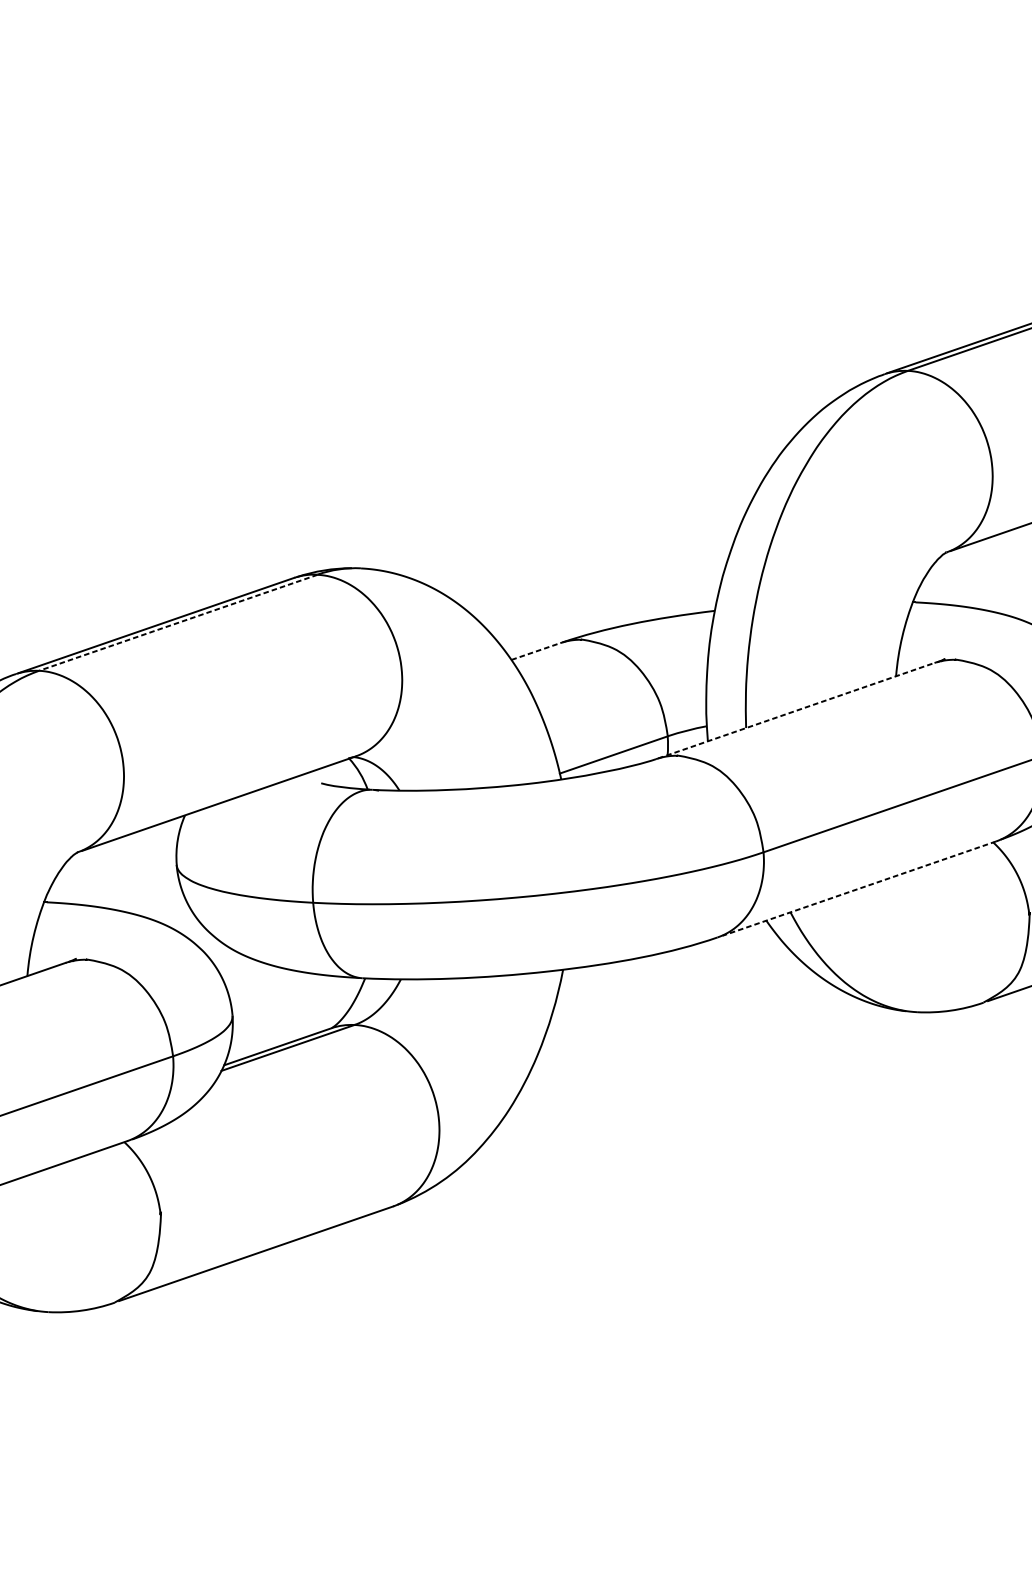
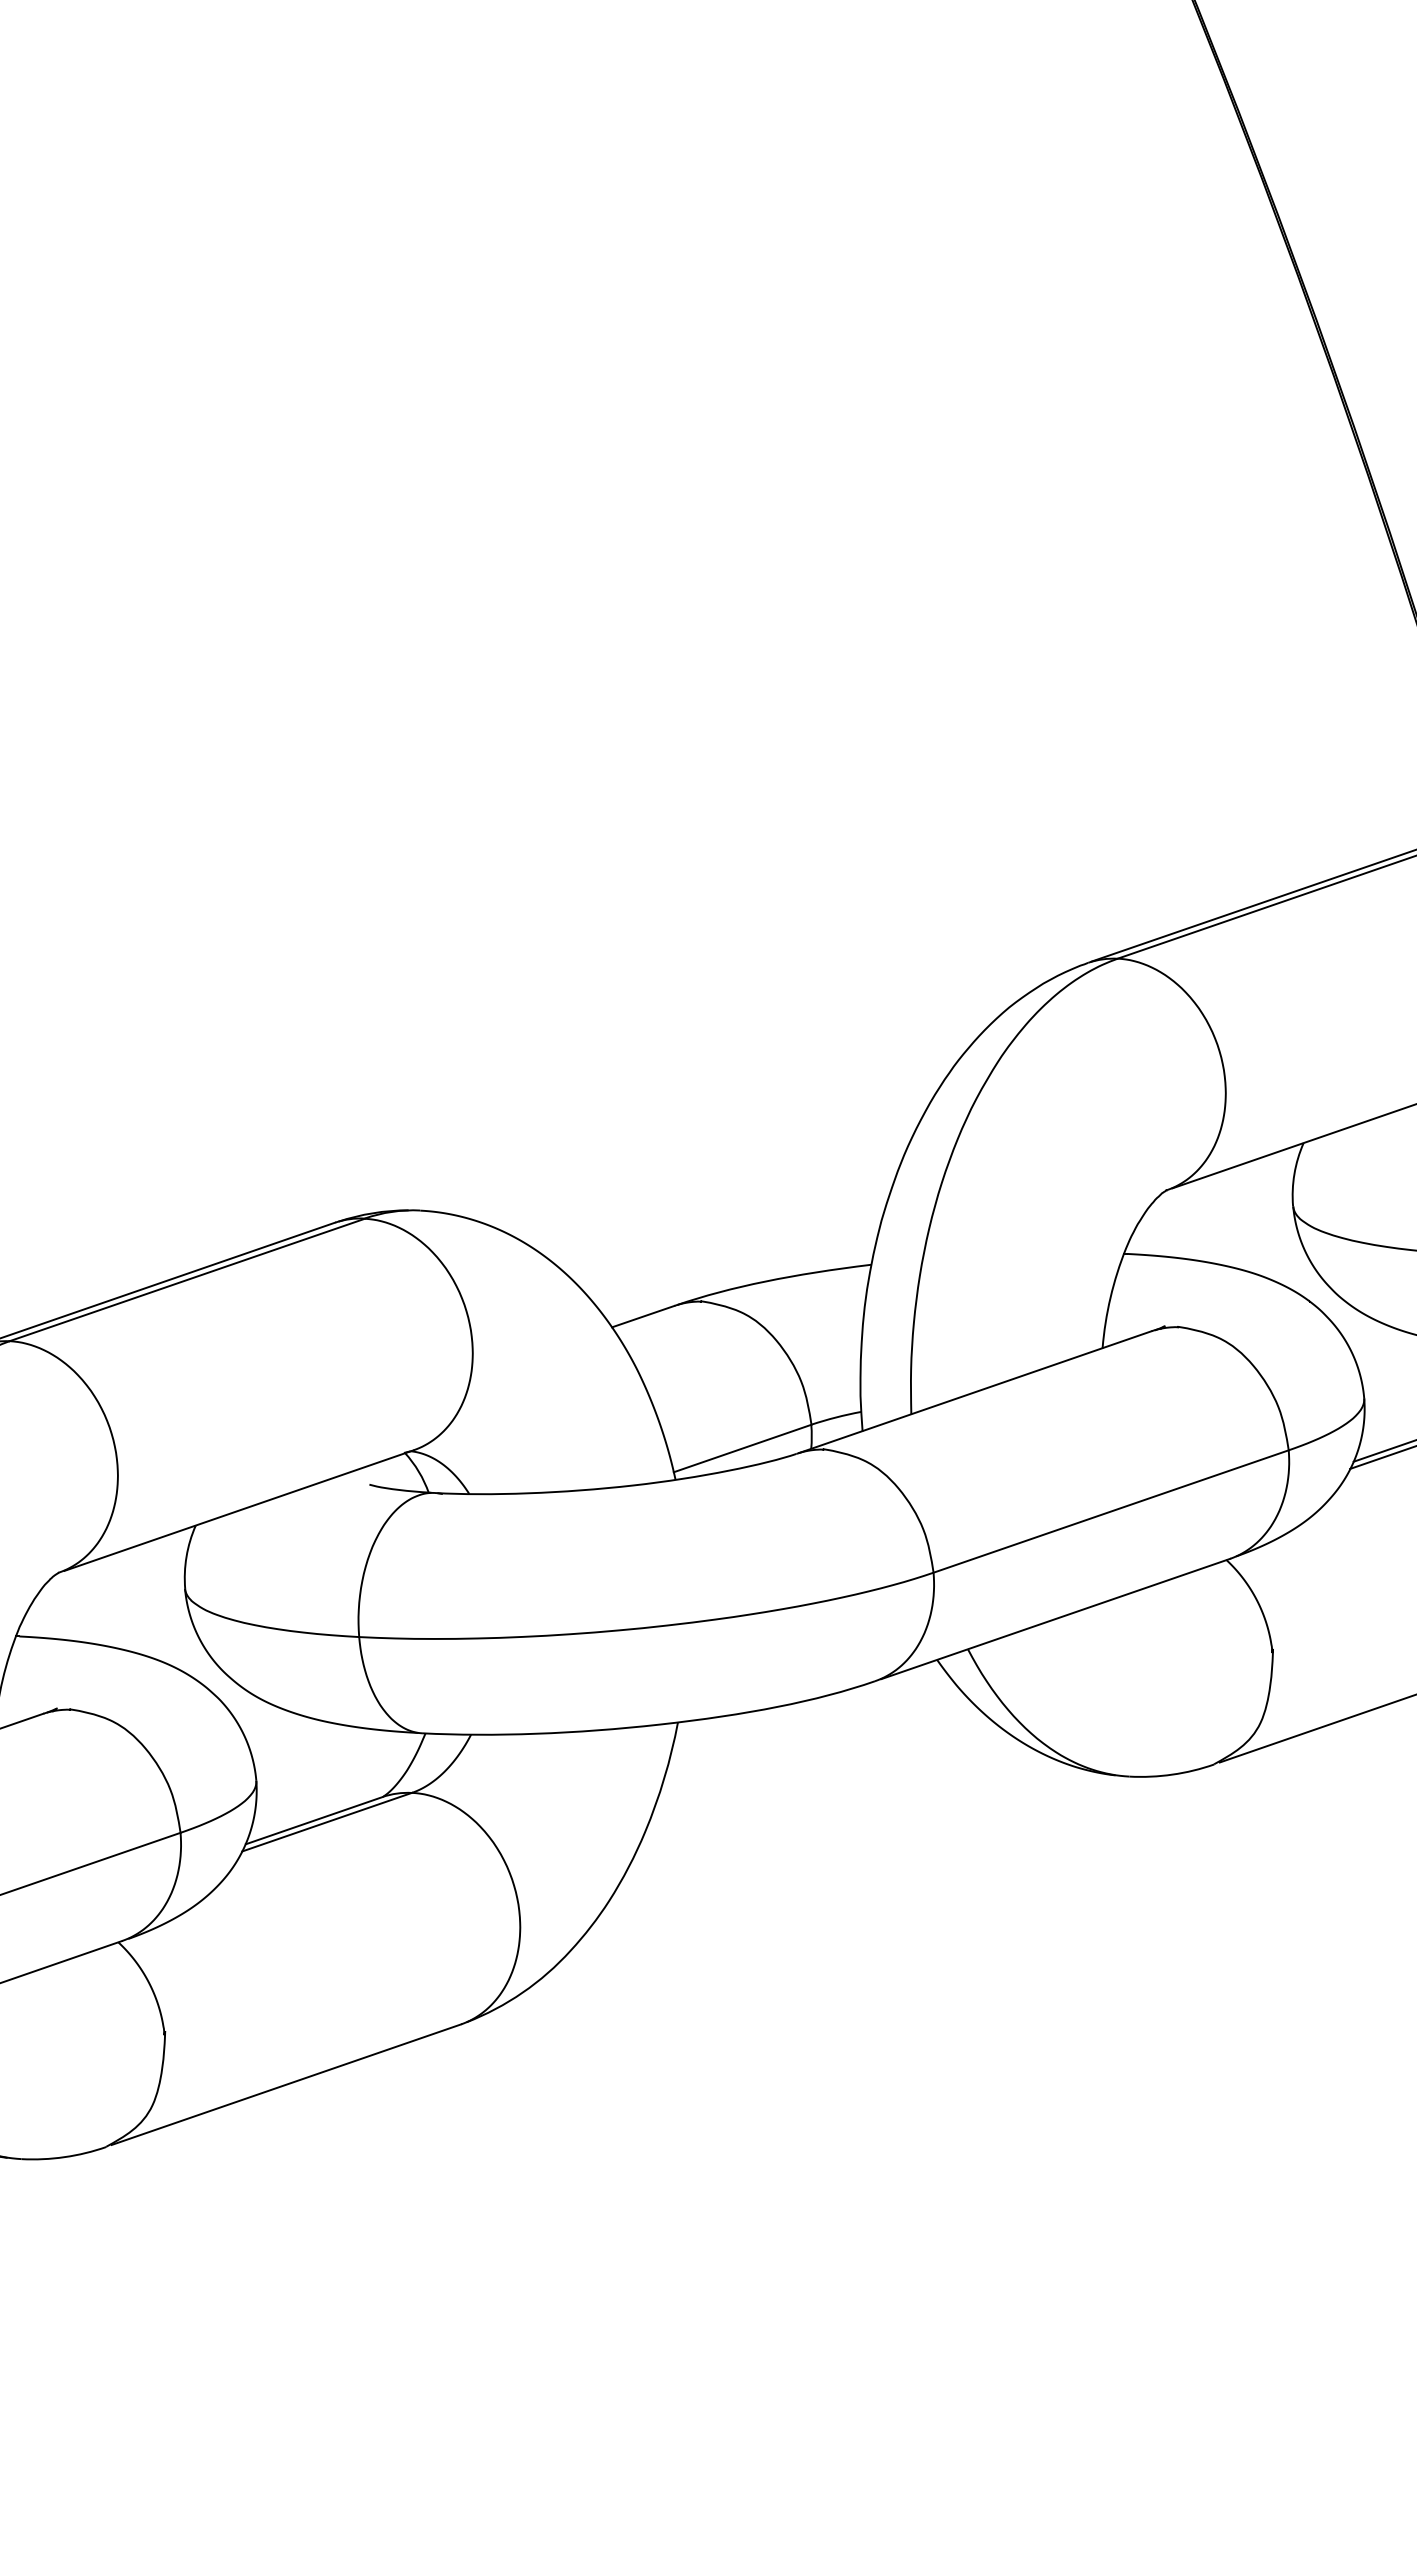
line: (178, 622) -> (187, 1279), dashed -> solid
line: (536, 651) -> (643, 1316), dashed -> solid
line: (796, 710) -> (975, 1391), dashed -> solid
line: (859, 889) -> (1055, 1619), dashed -> solid

